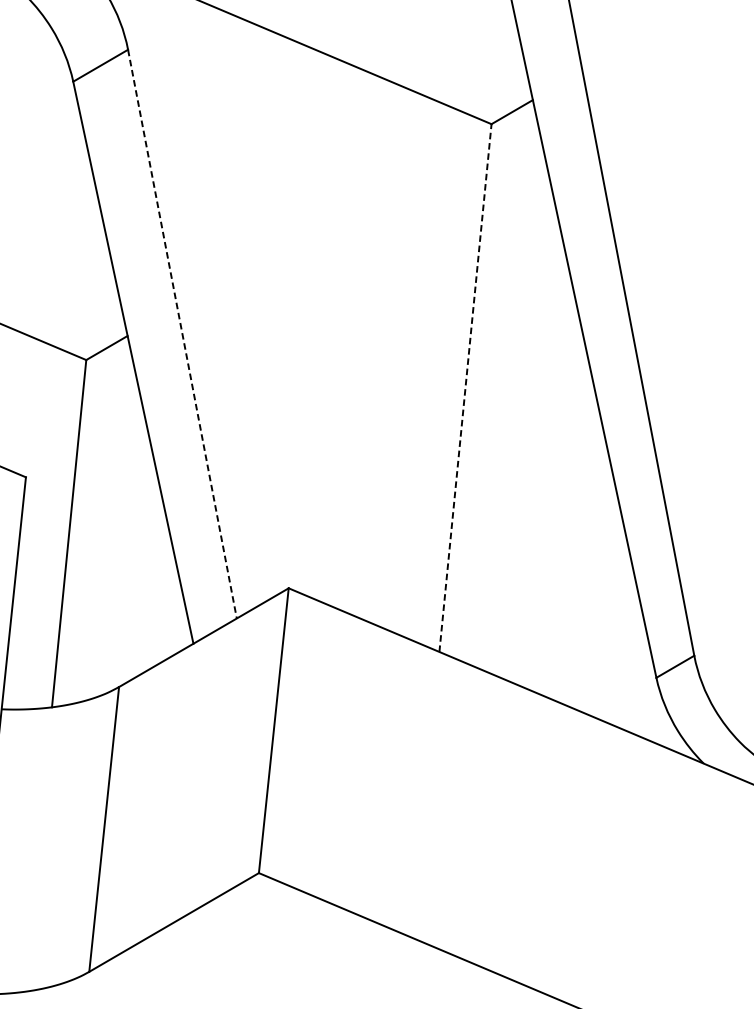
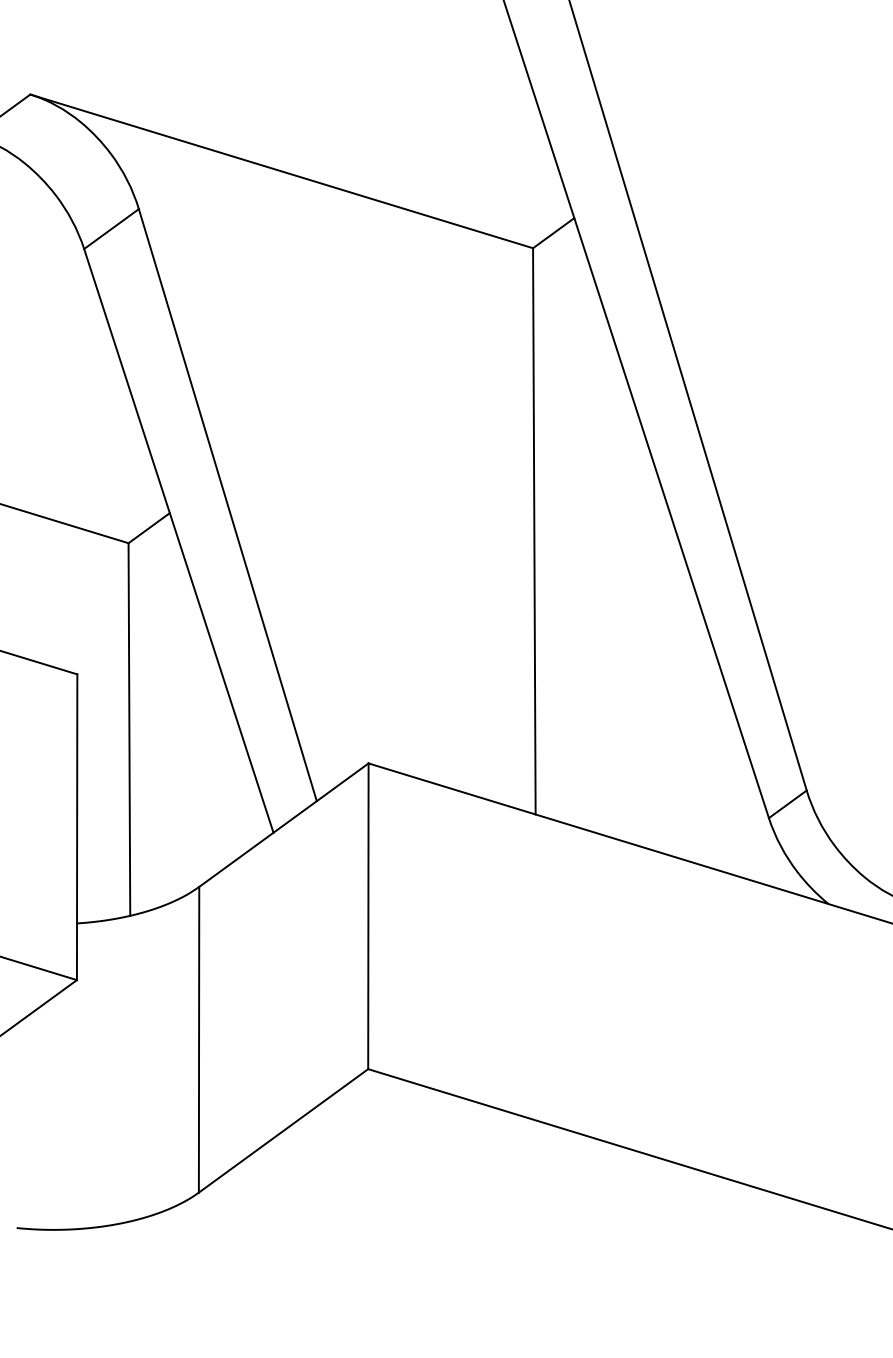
line: (182, 334) -> (227, 505), dashed -> solid
line: (465, 387) -> (534, 530), dashed -> solid

